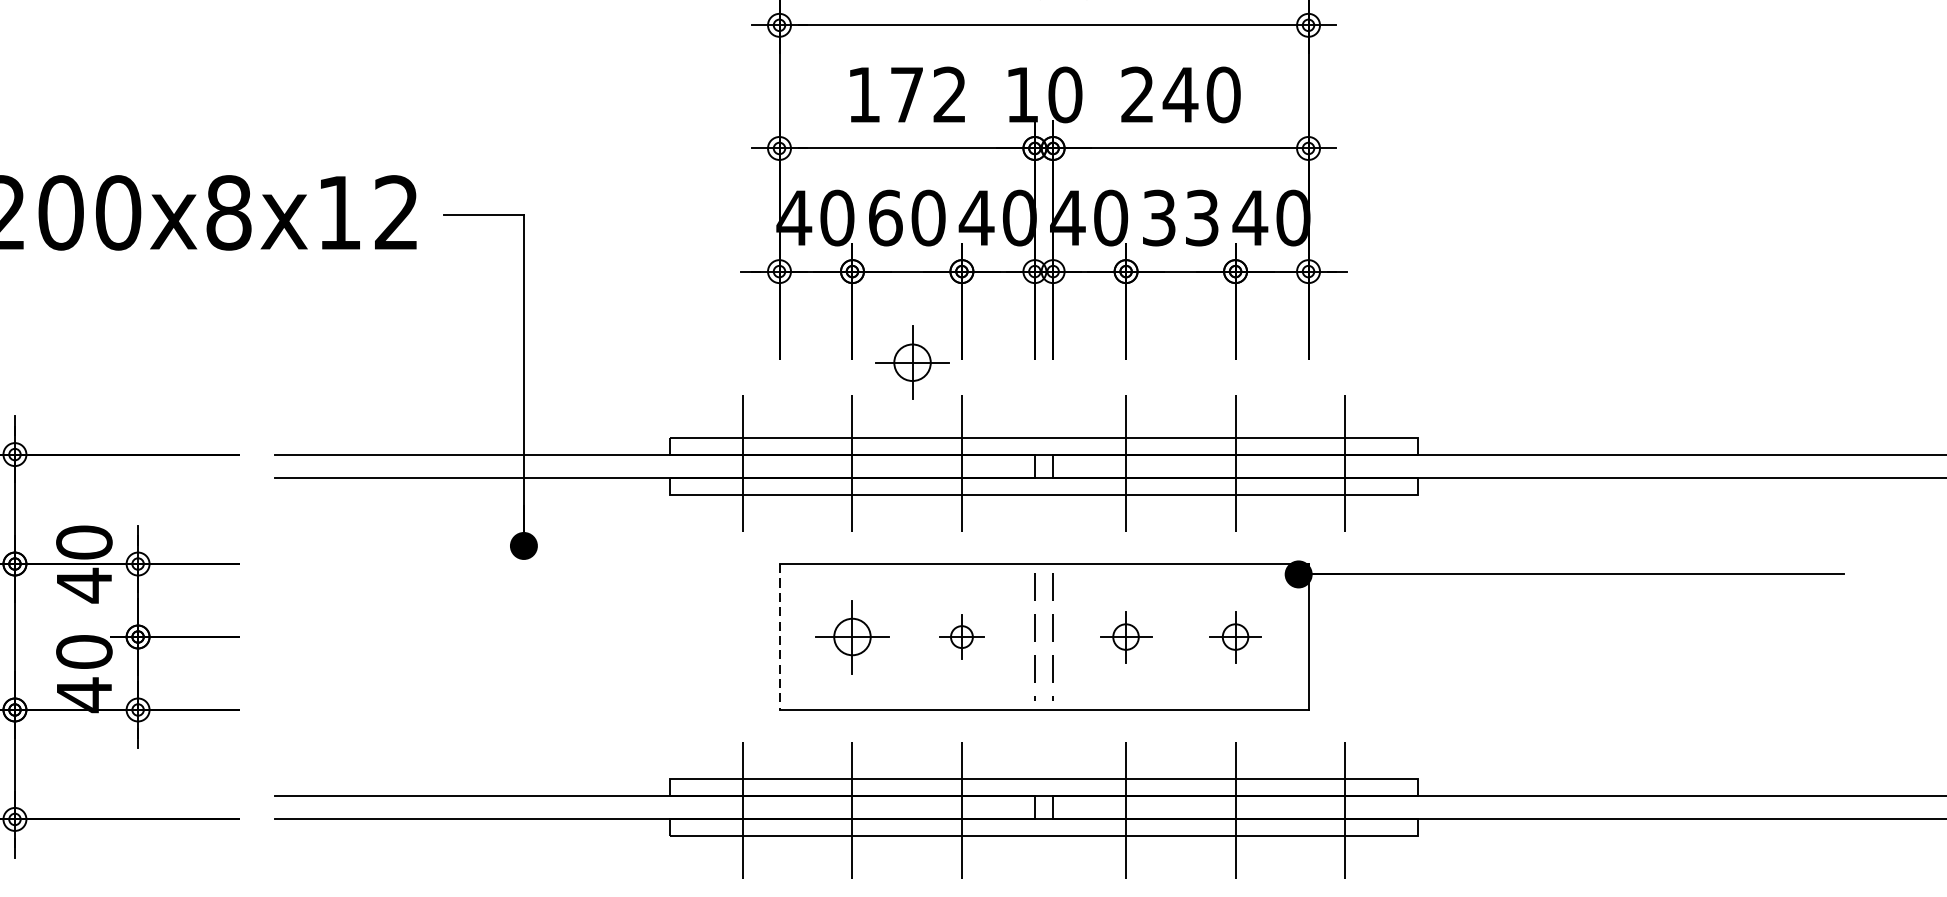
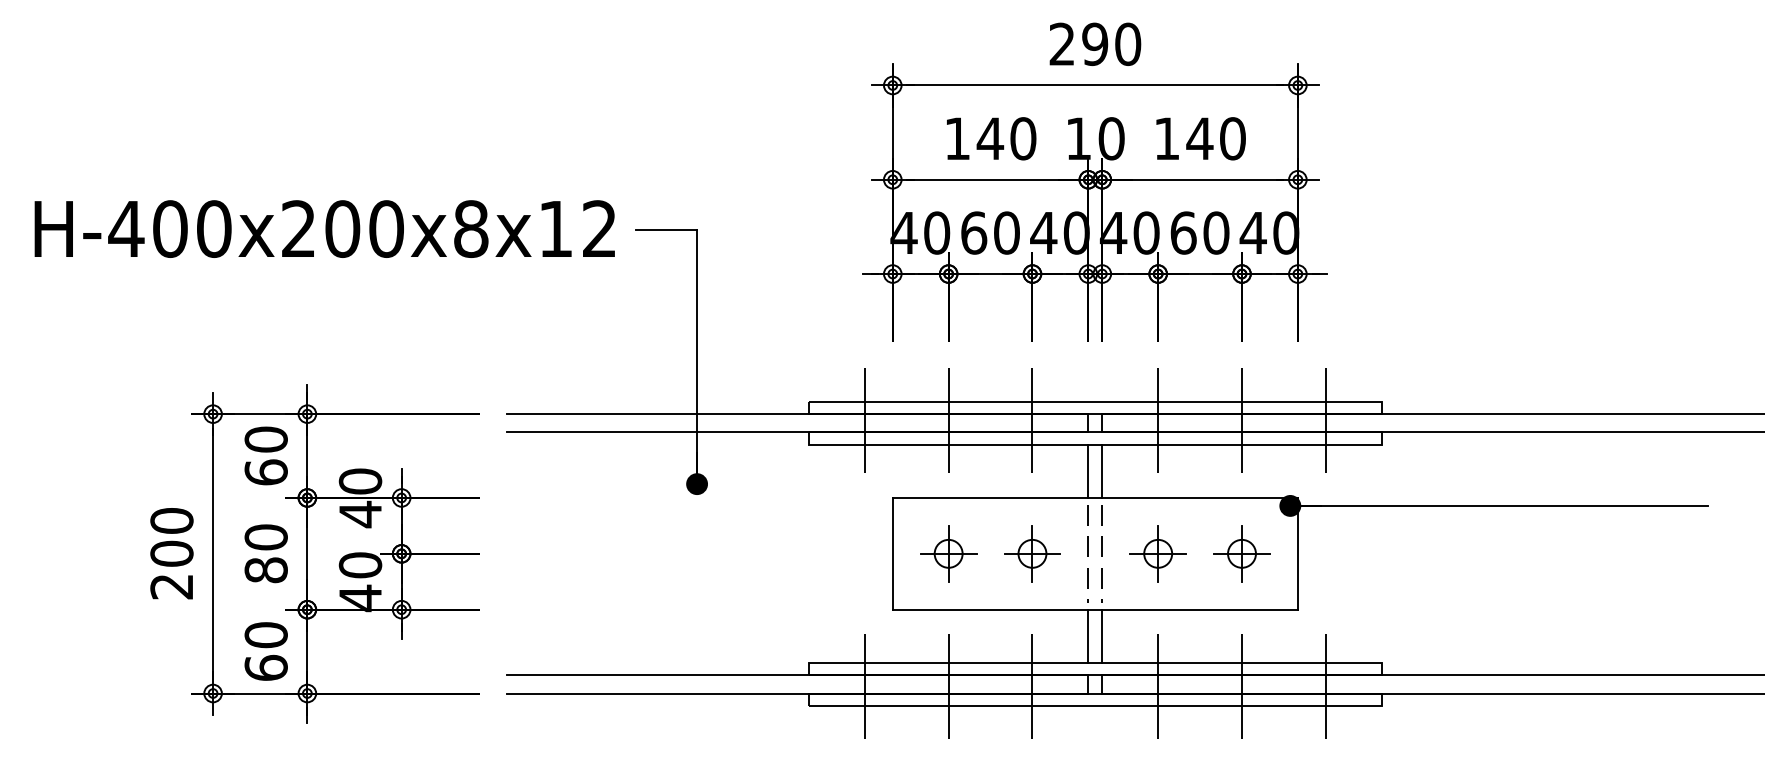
text: (928, 94) -> (1006, 138), 172 -> 140
text: (1136, 94) -> (1166, 138), 240 -> 140
text: (1180, 217) -> (1199, 232), 33 -> 60
part: (912, 362) -> (994, 343), removed
line: (1035, 528) -> (1088, 470), added
line: (1053, 528) -> (1102, 470), added
line: (779, 636) -> (892, 553), dashed -> solid
part: (961, 636) -> (1032, 553), size x1.67
part: (1125, 636) -> (1157, 553), size x1.43
part: (1234, 636) -> (1241, 553), size x1.43
line: (1035, 743) -> (1088, 635), added
line: (1053, 743) -> (1102, 635), added

